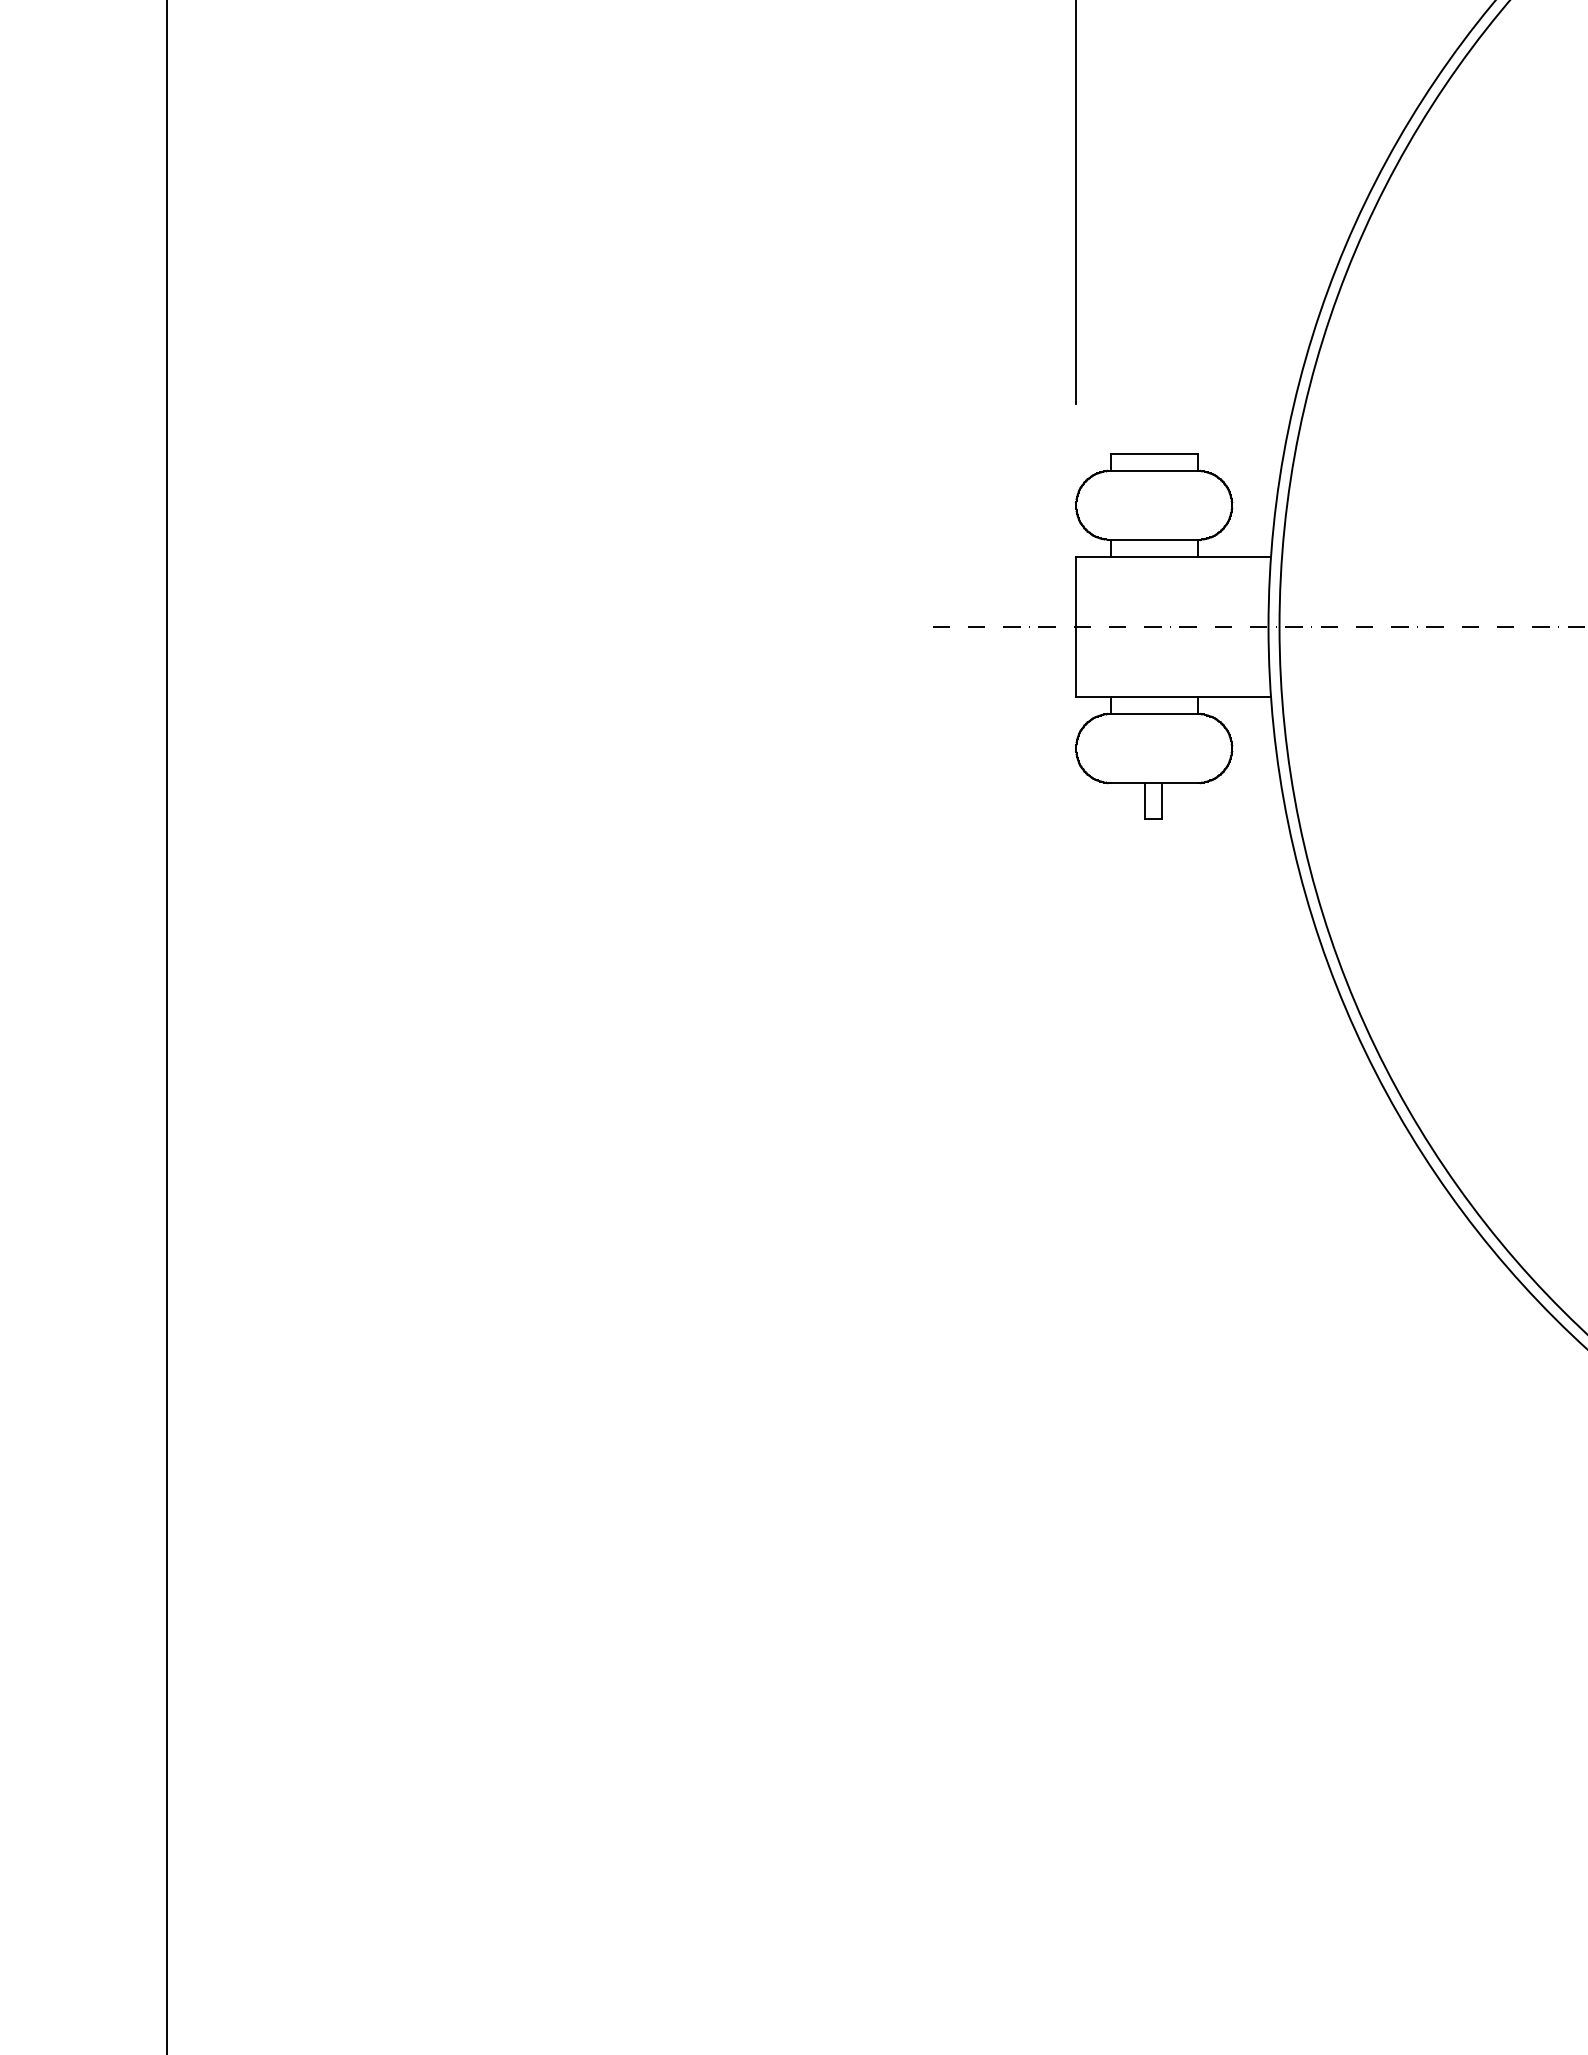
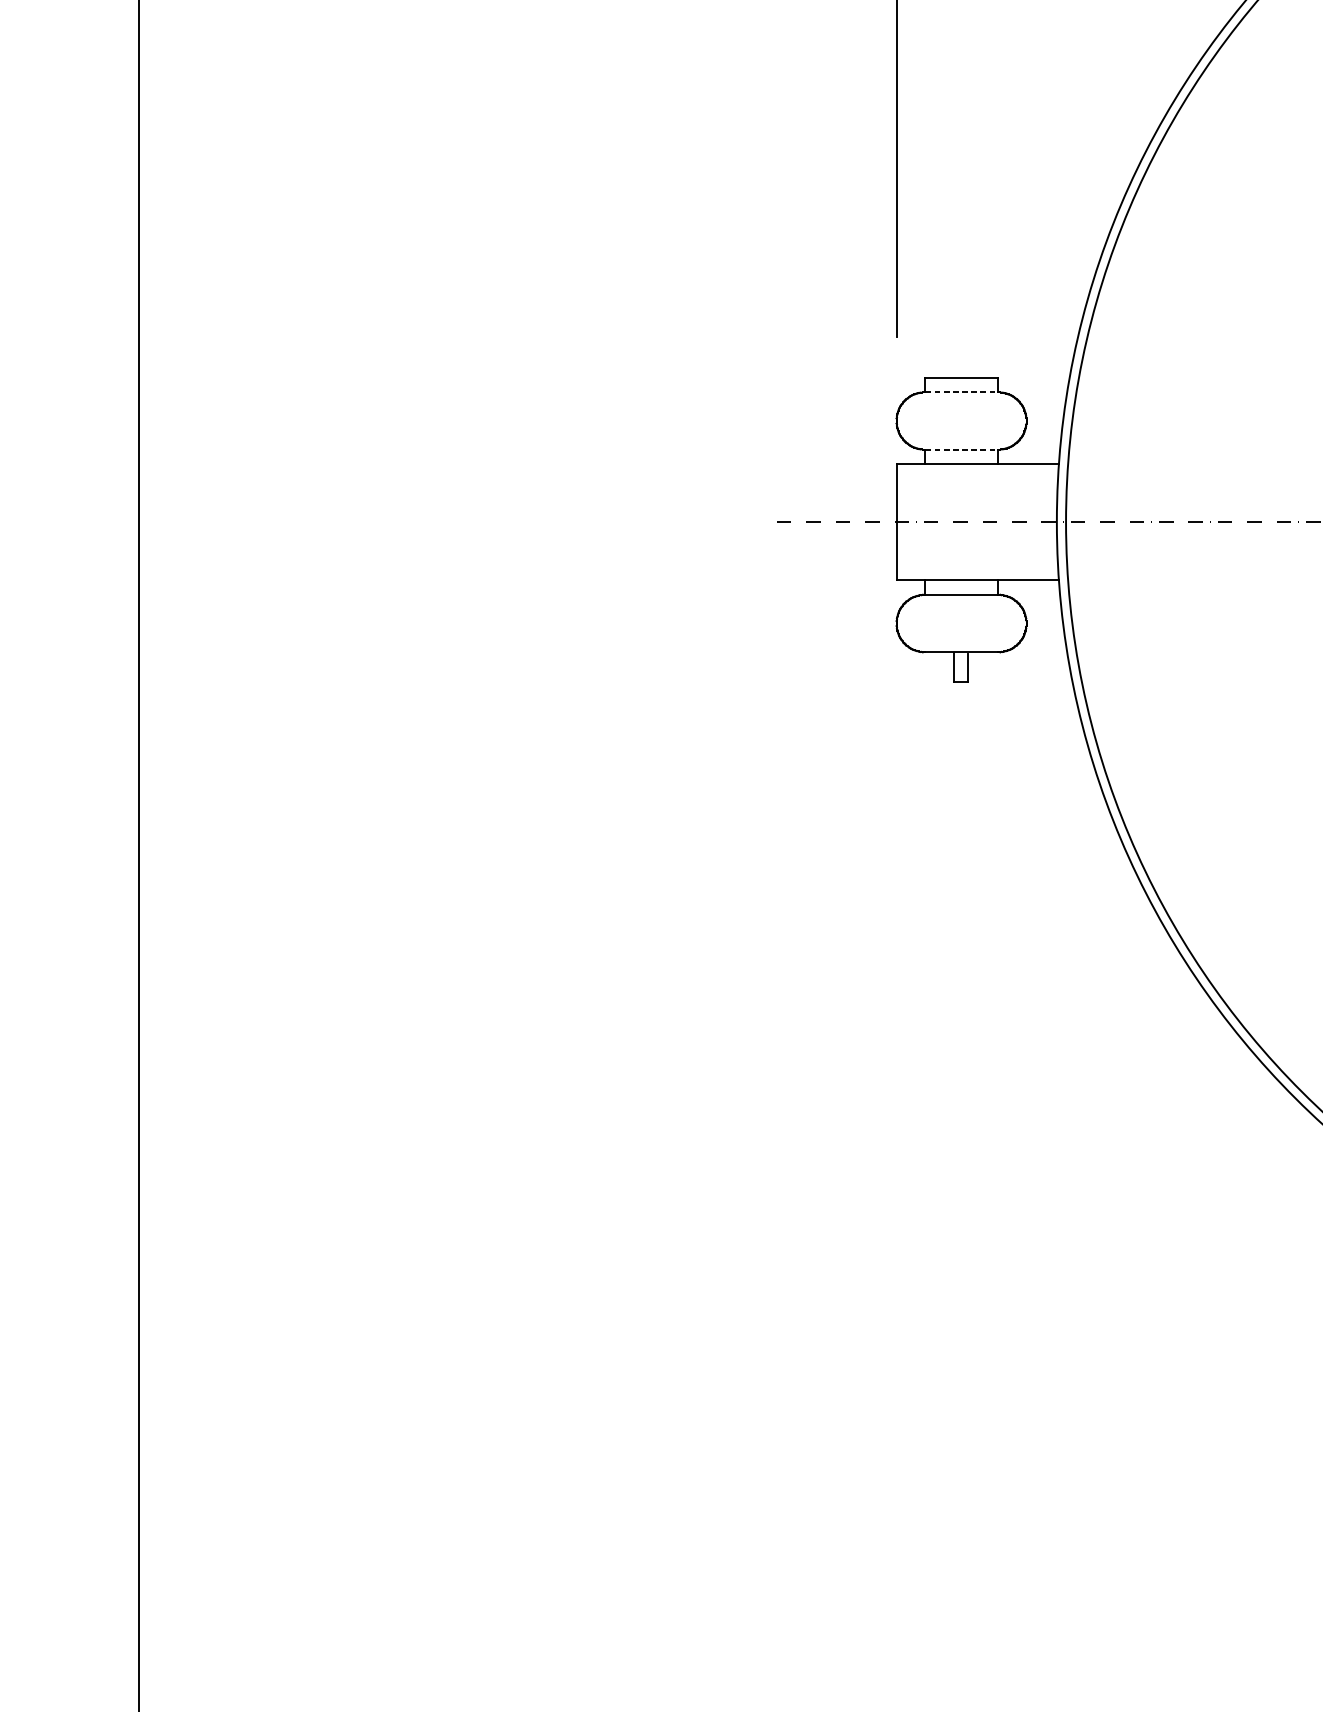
line: (1154, 470) -> (961, 391), solid -> dashed
line: (1154, 540) -> (961, 450), solid -> dashed

